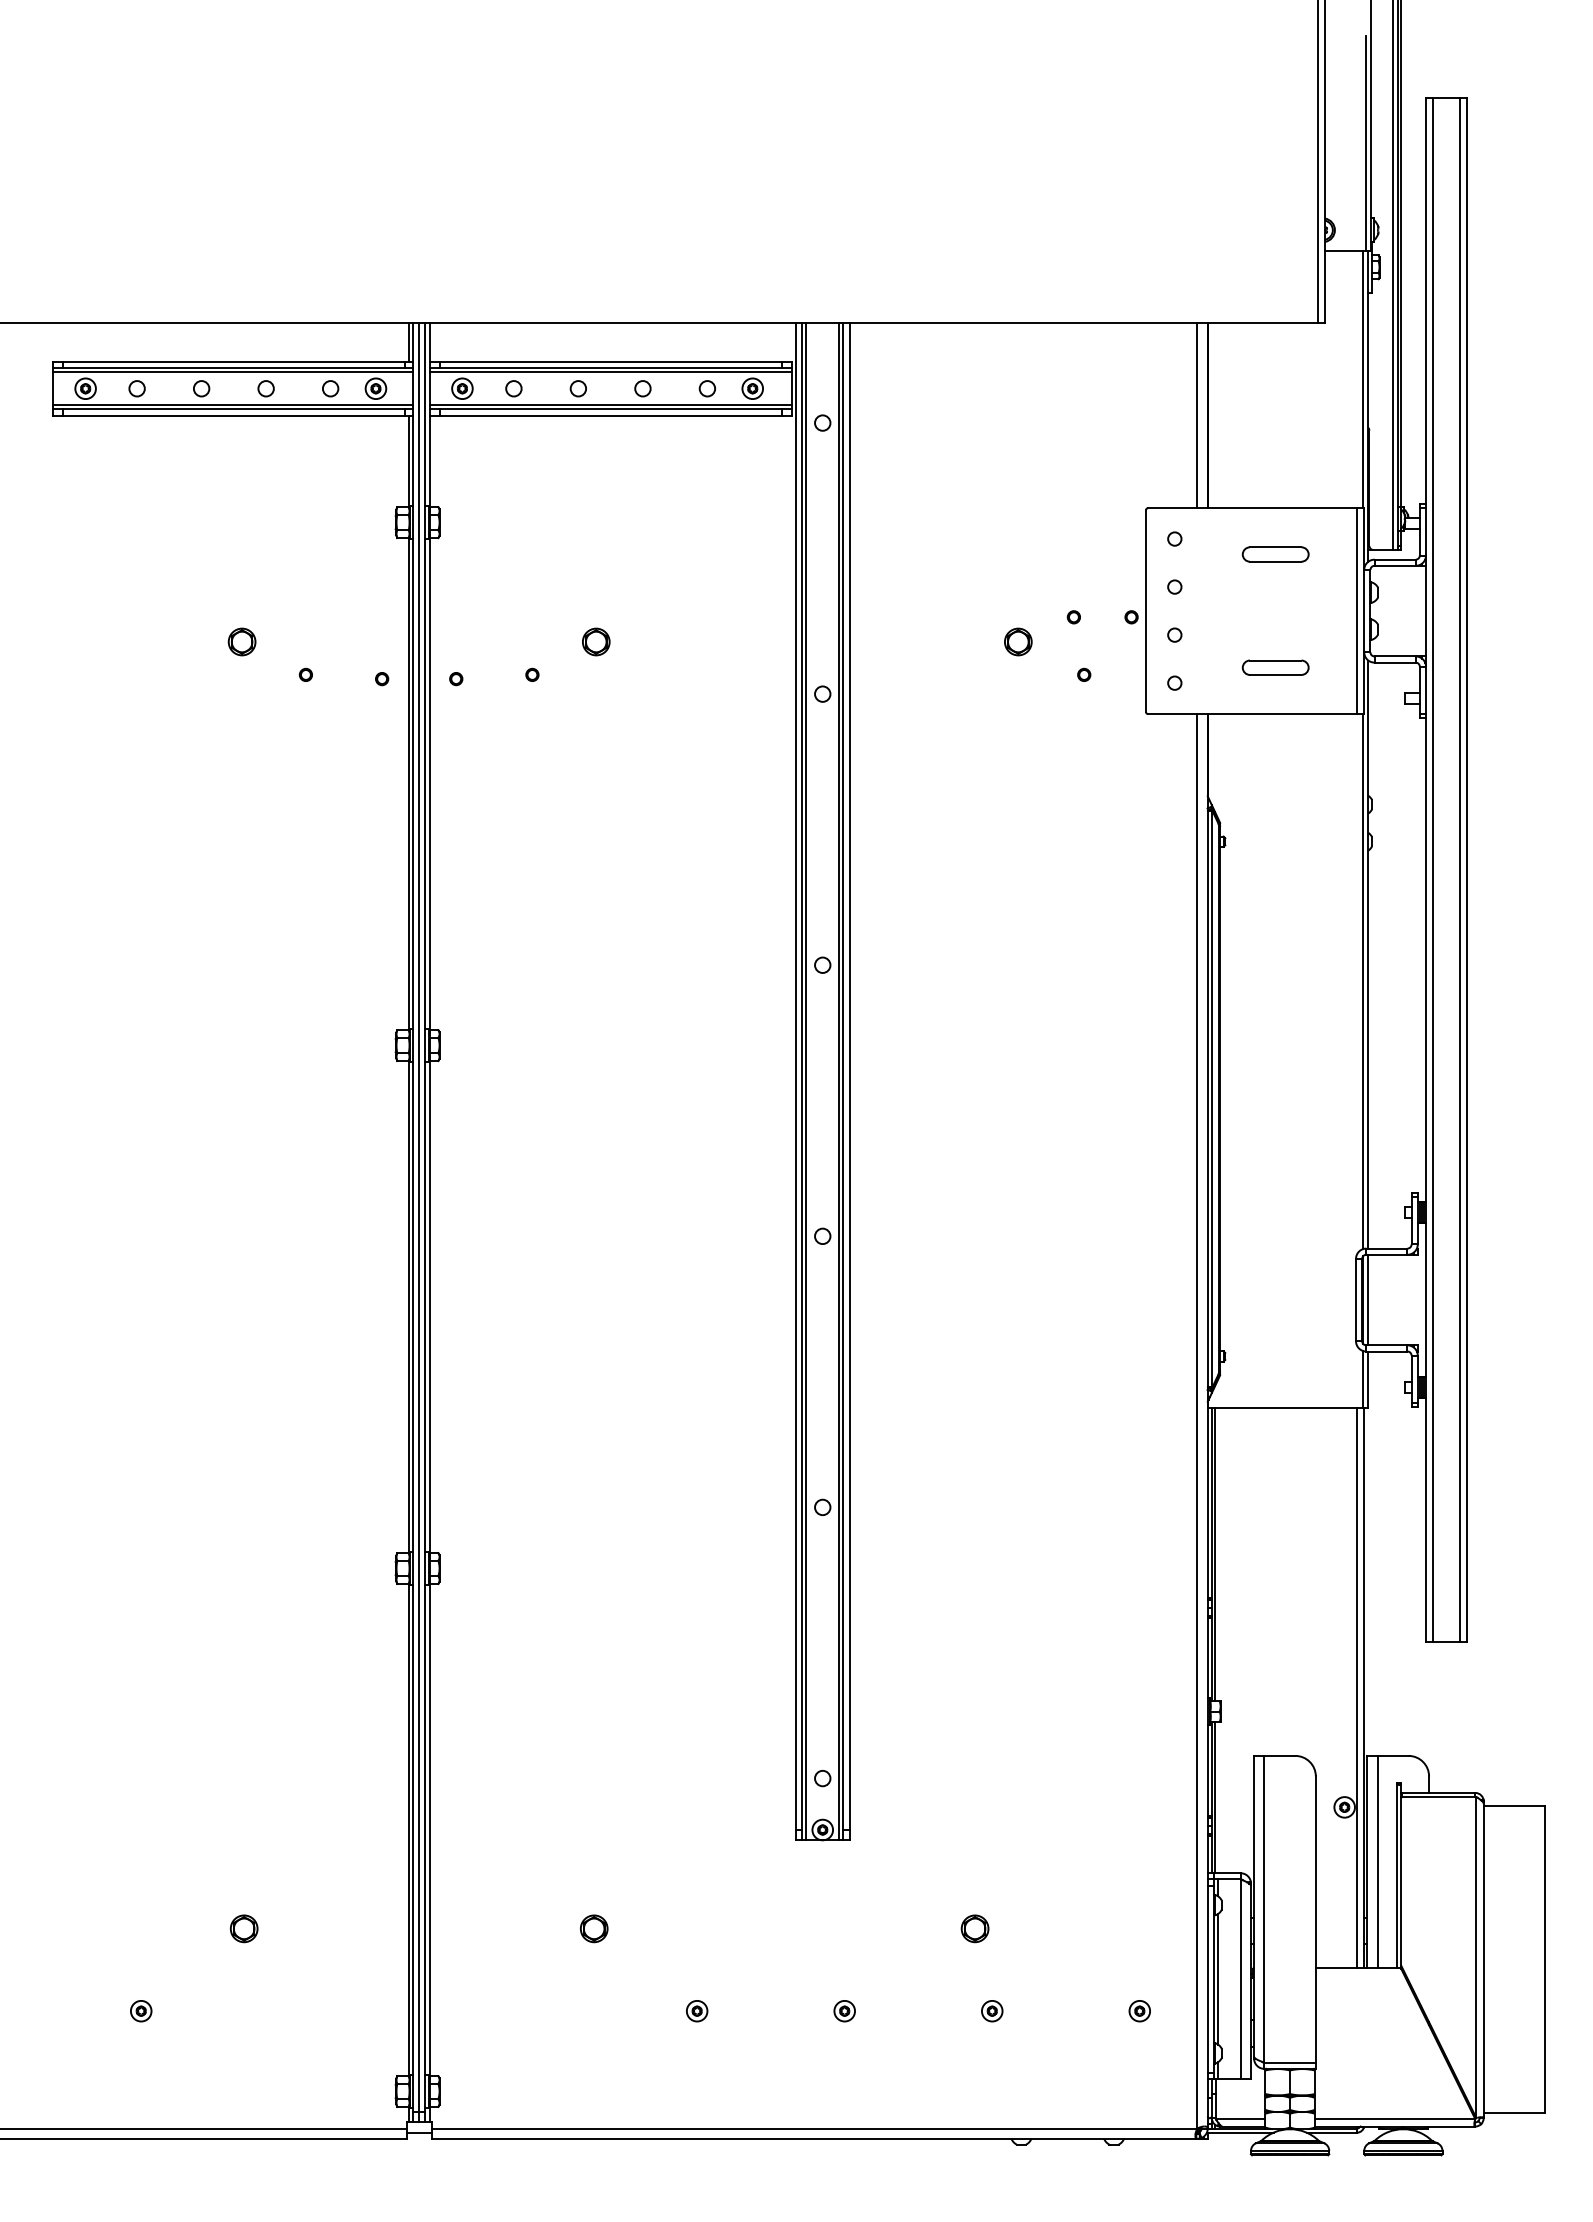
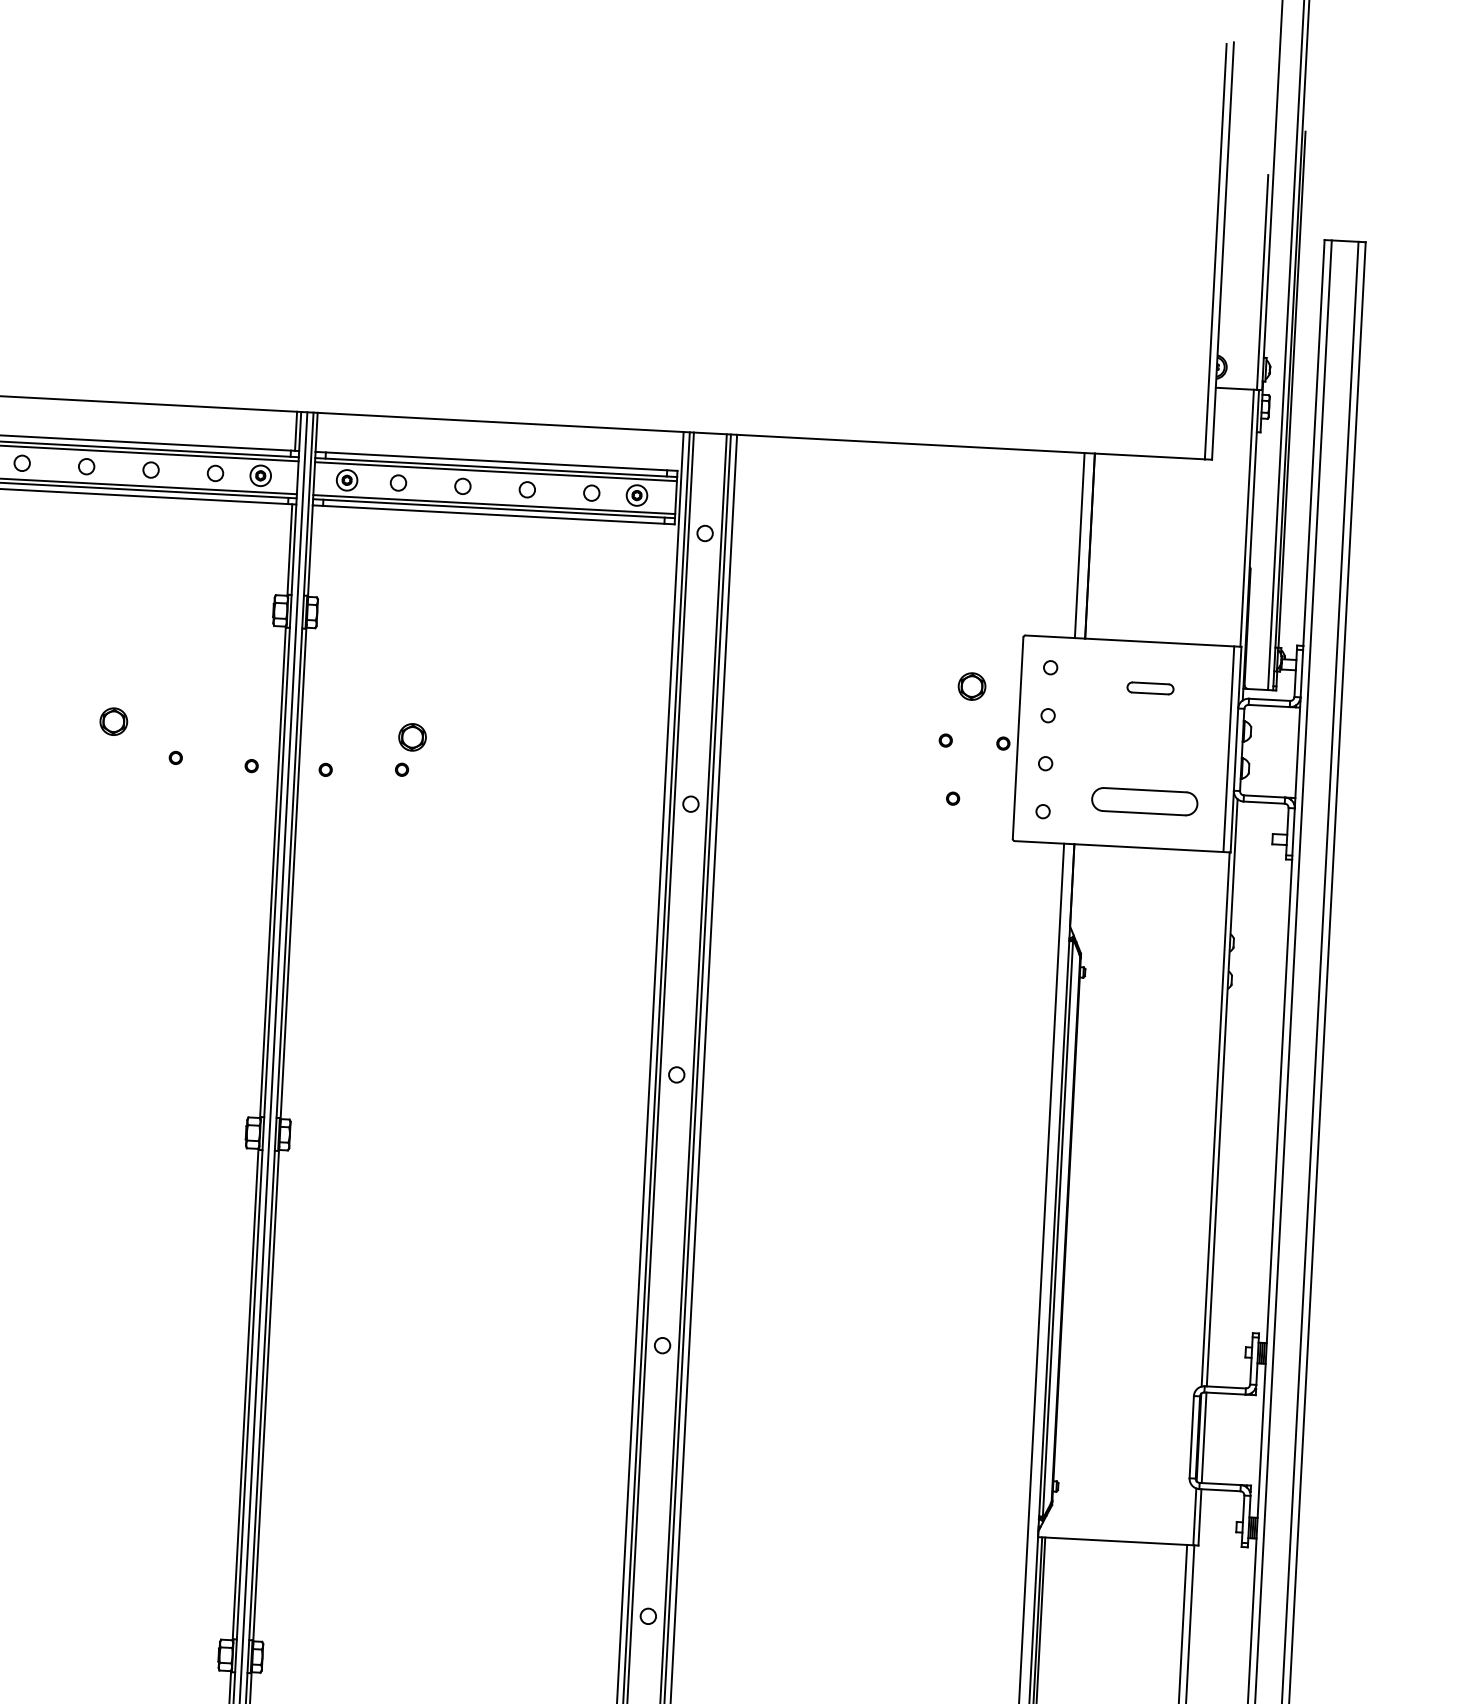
part: (1275, 554) -> (1150, 688), size x0.7
part: (596, 641) -> (412, 736), moved
part: (1018, 641) -> (972, 686), moved
part: (1275, 667) -> (1144, 801), size x1.6

